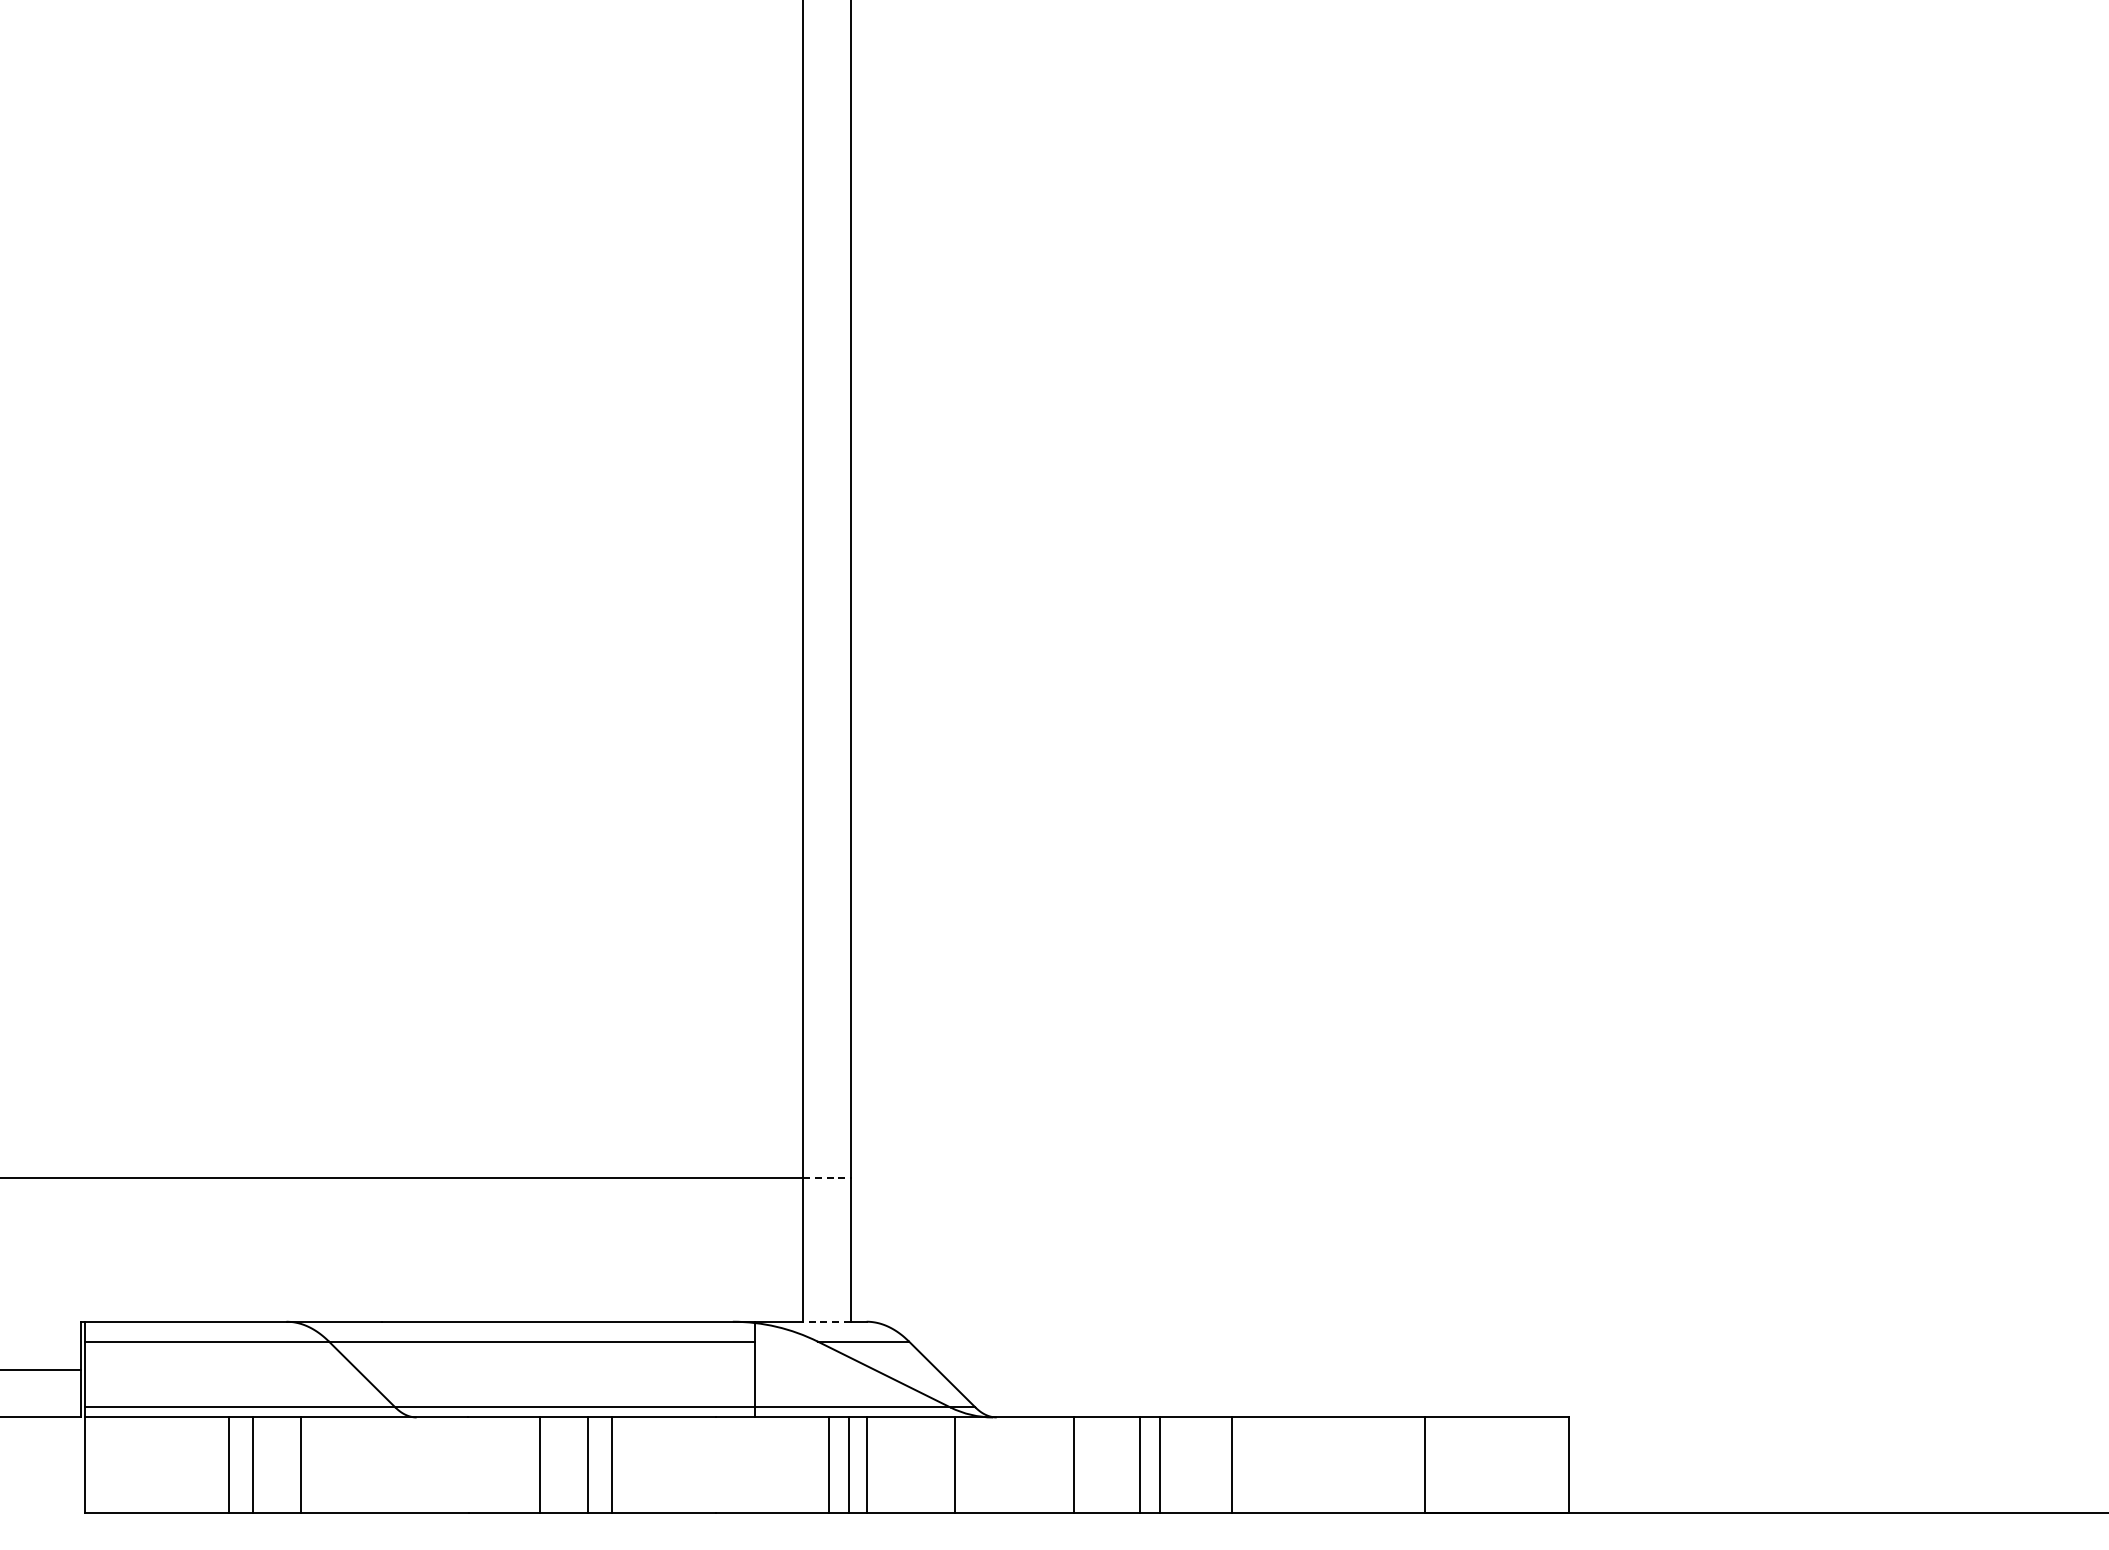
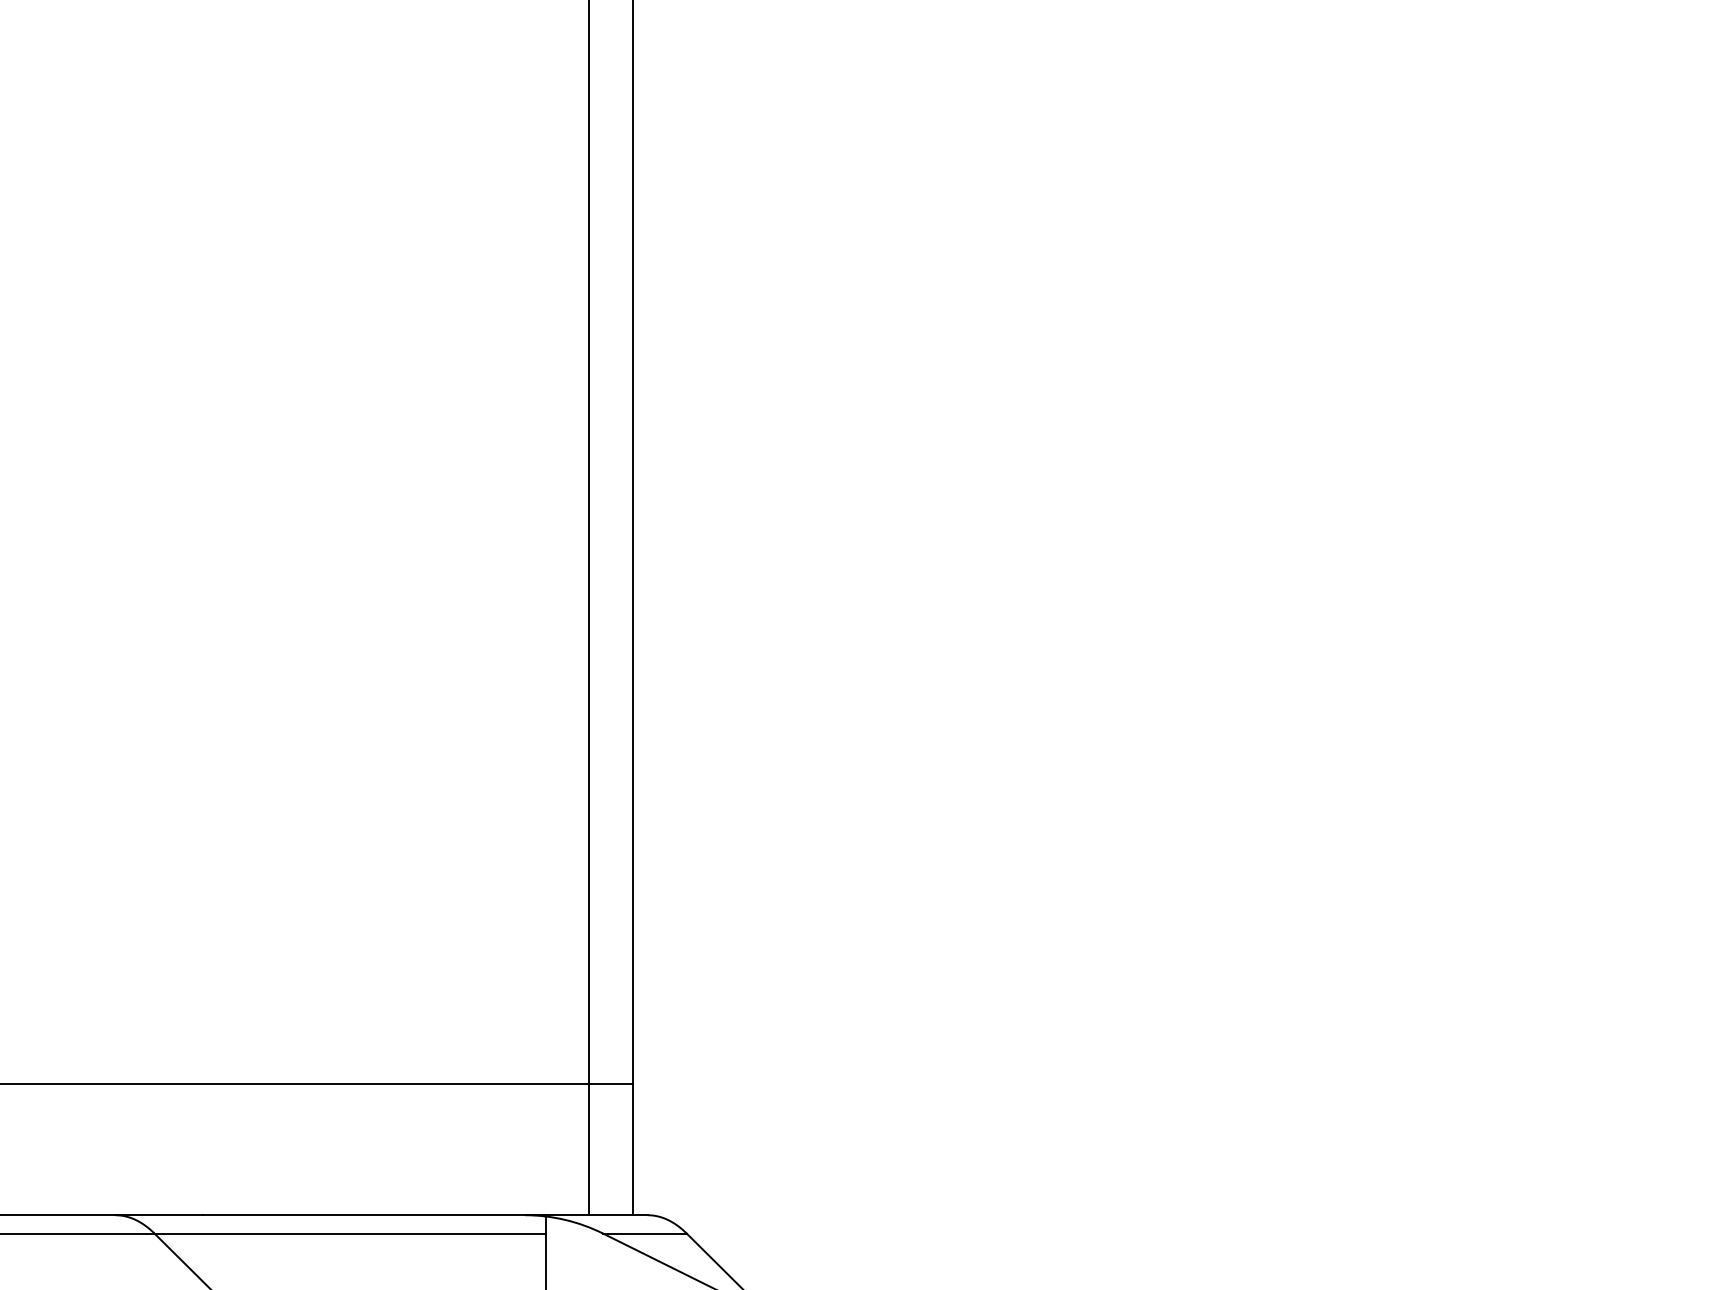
line: (827, 1178) -> (611, 1083), dashed -> solid
line: (827, 1321) -> (611, 1215), dashed -> solid

